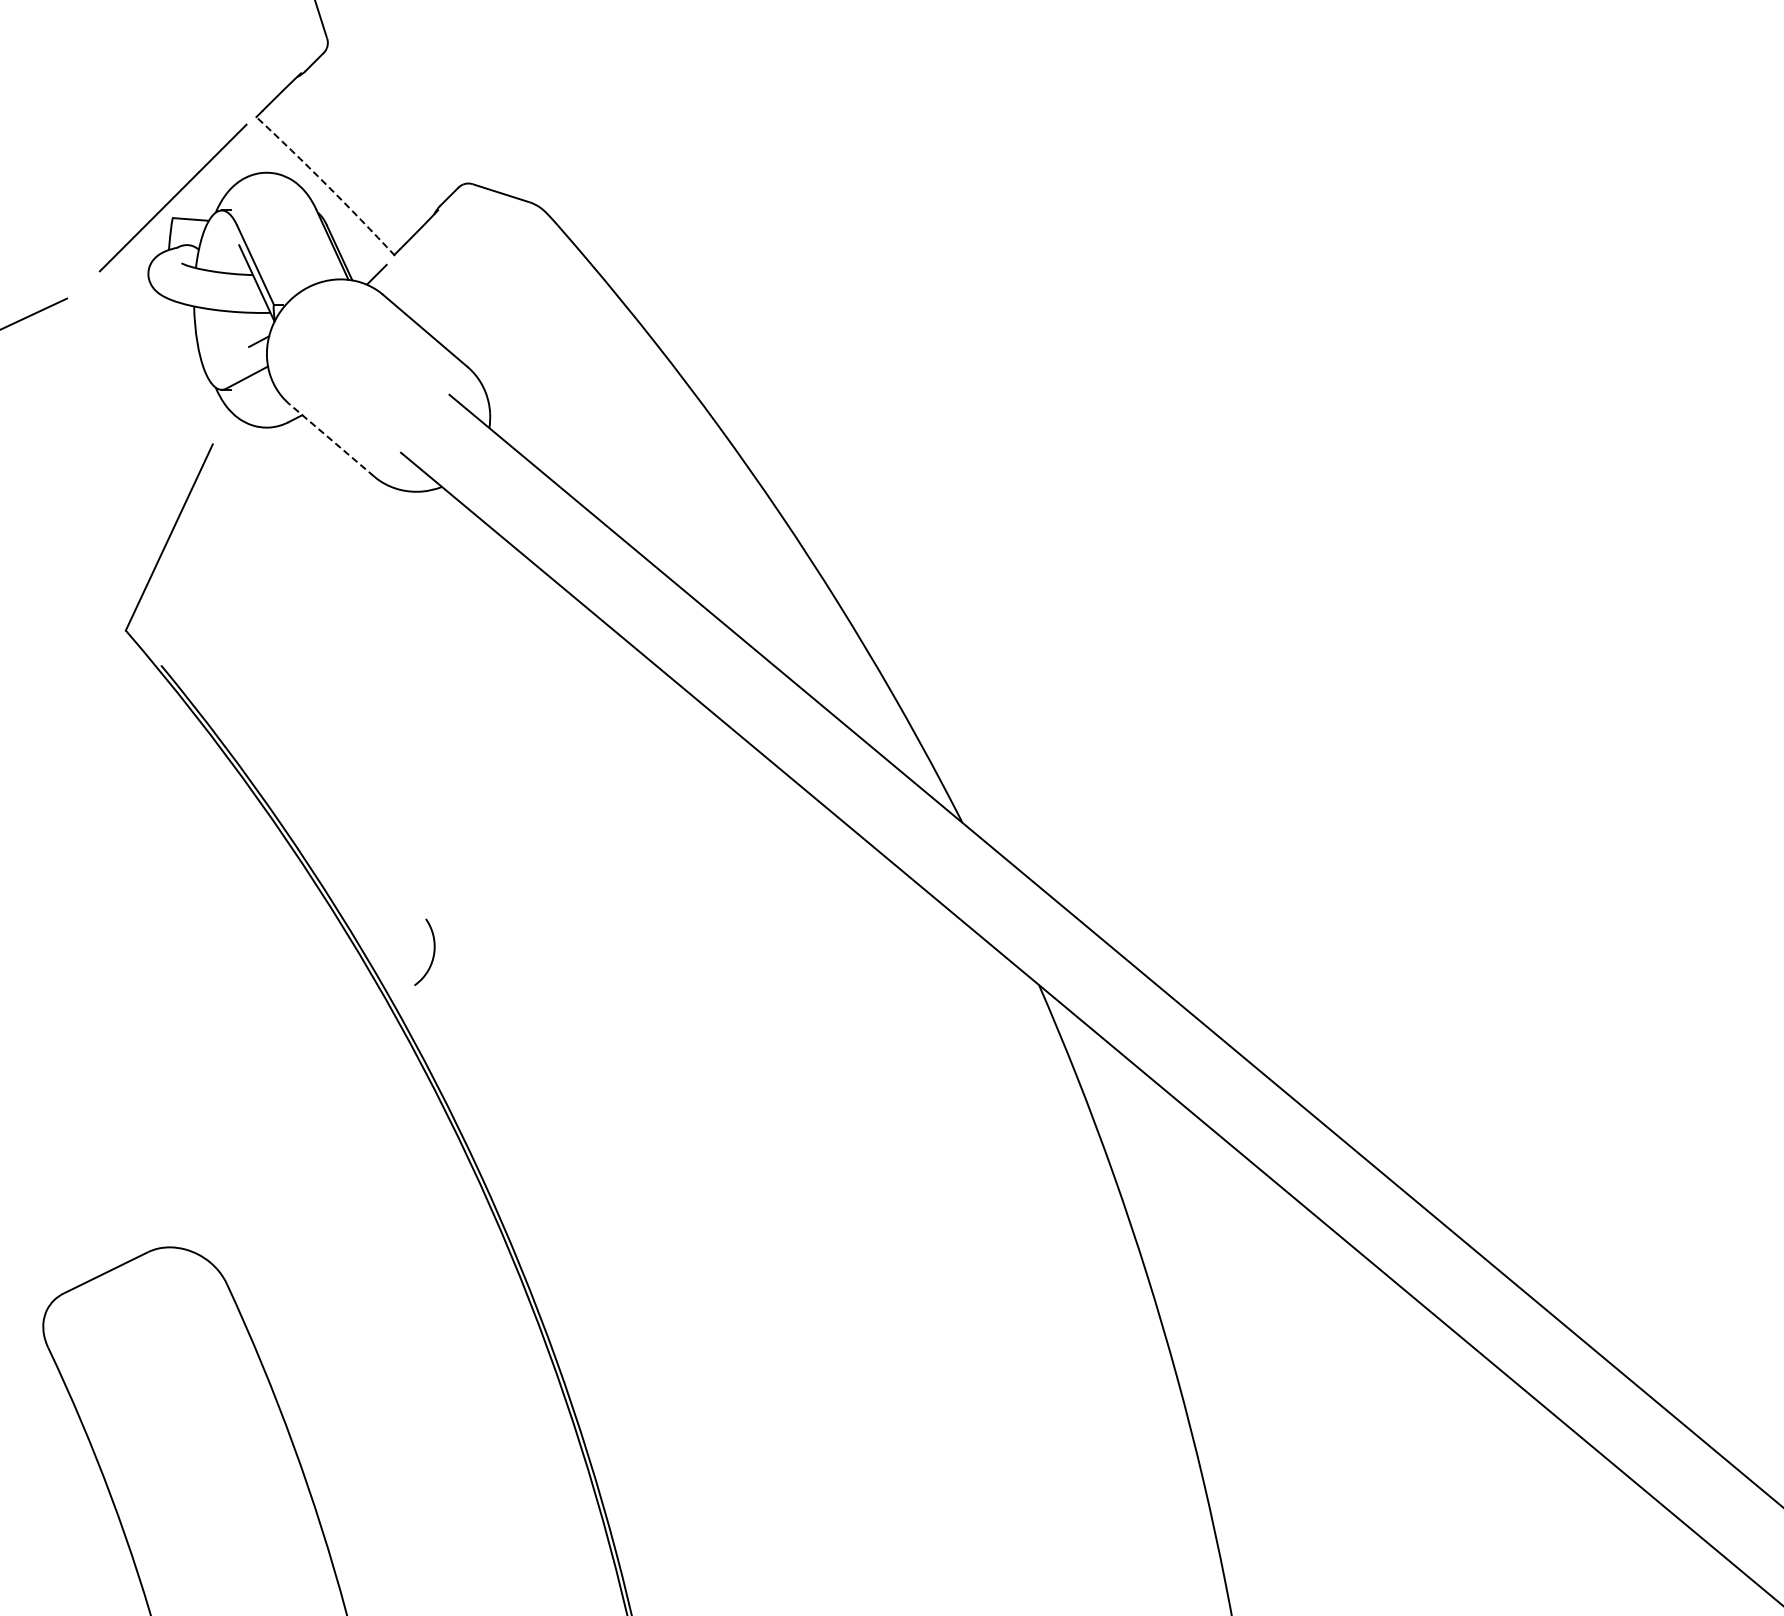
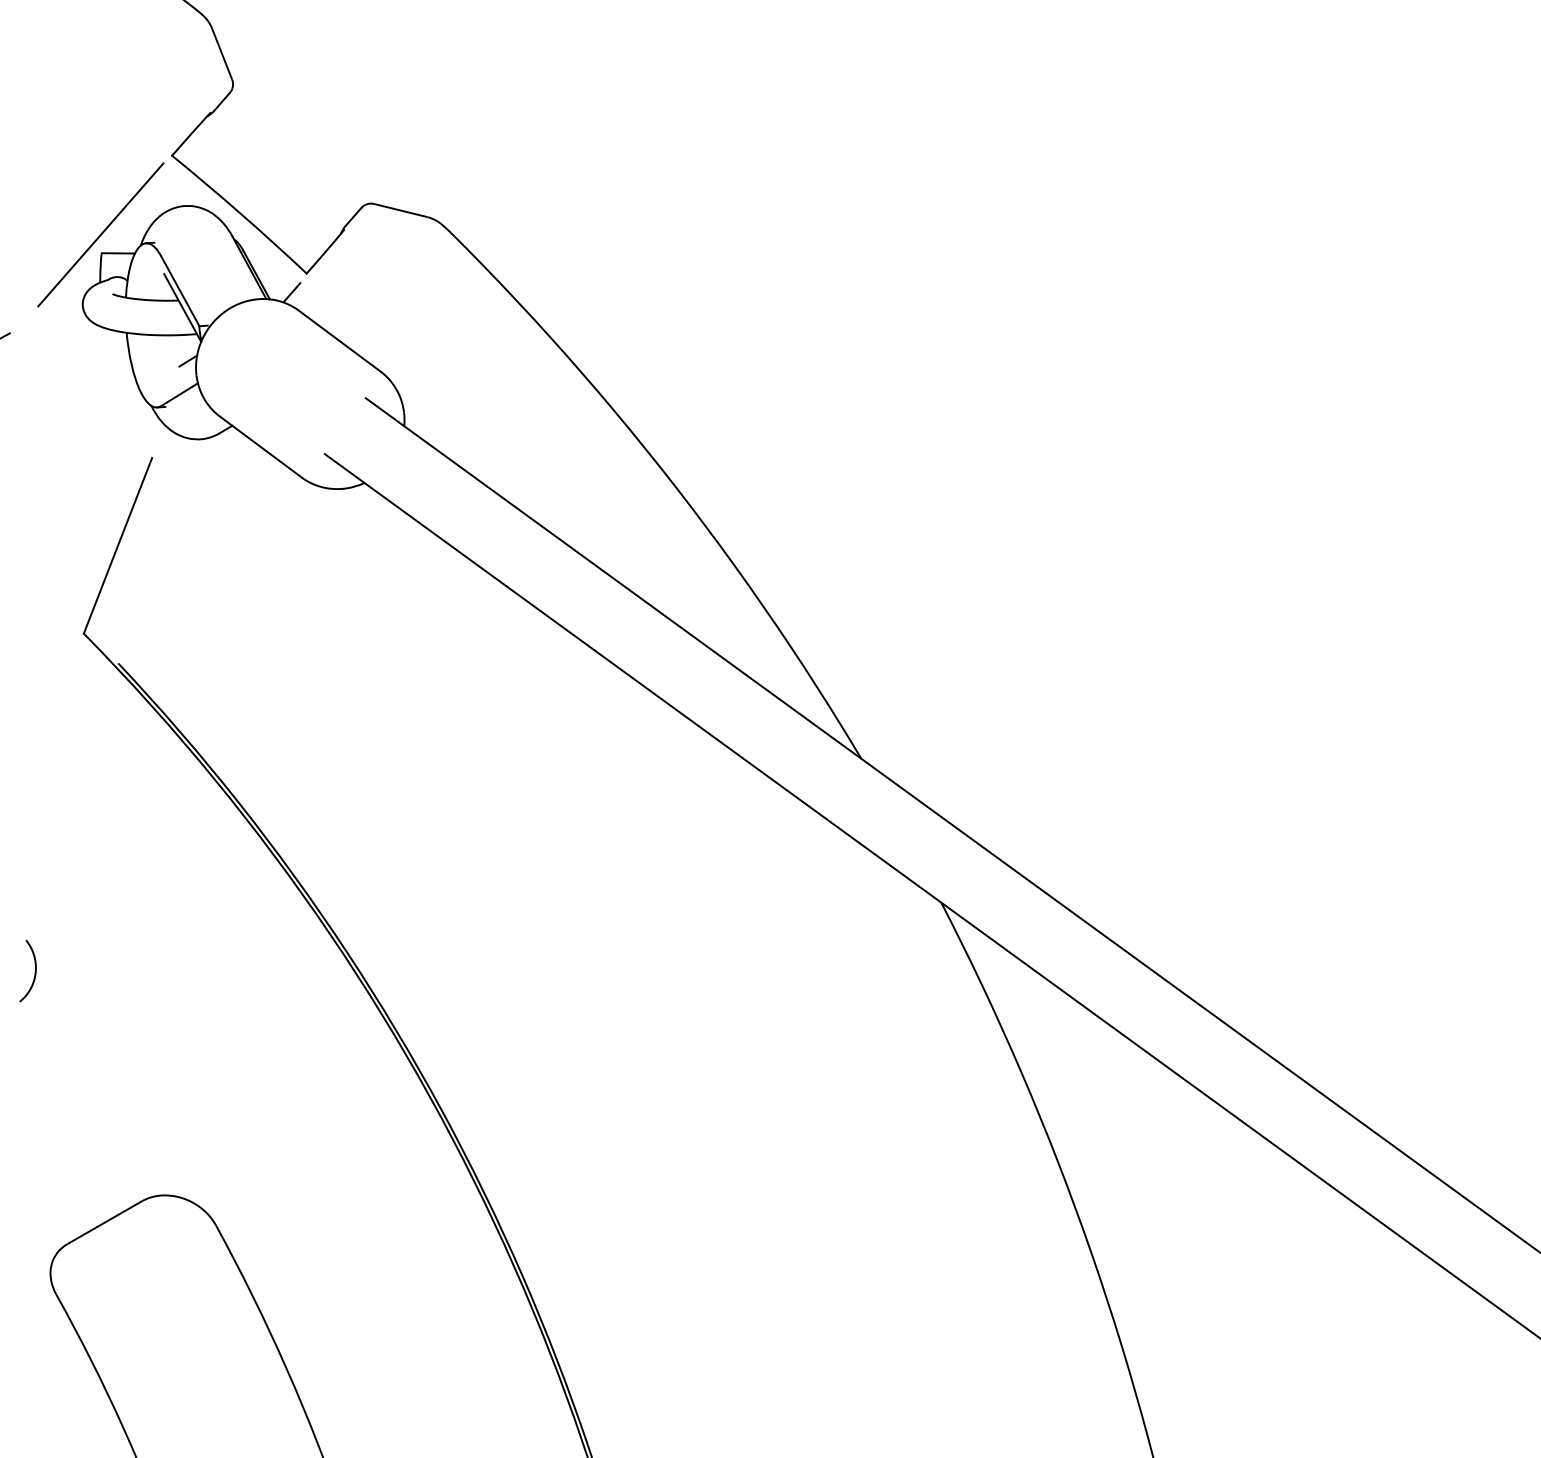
arc: (326, 184) -> (240, 213), dashed -> solid
line: (331, 440) -> (260, 447), dashed -> solid
curve: (433, 951) -> (35, 969), moved

